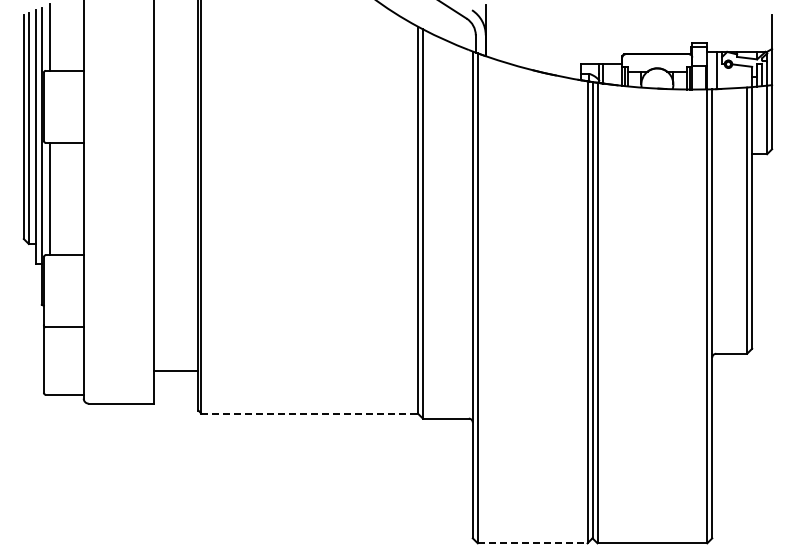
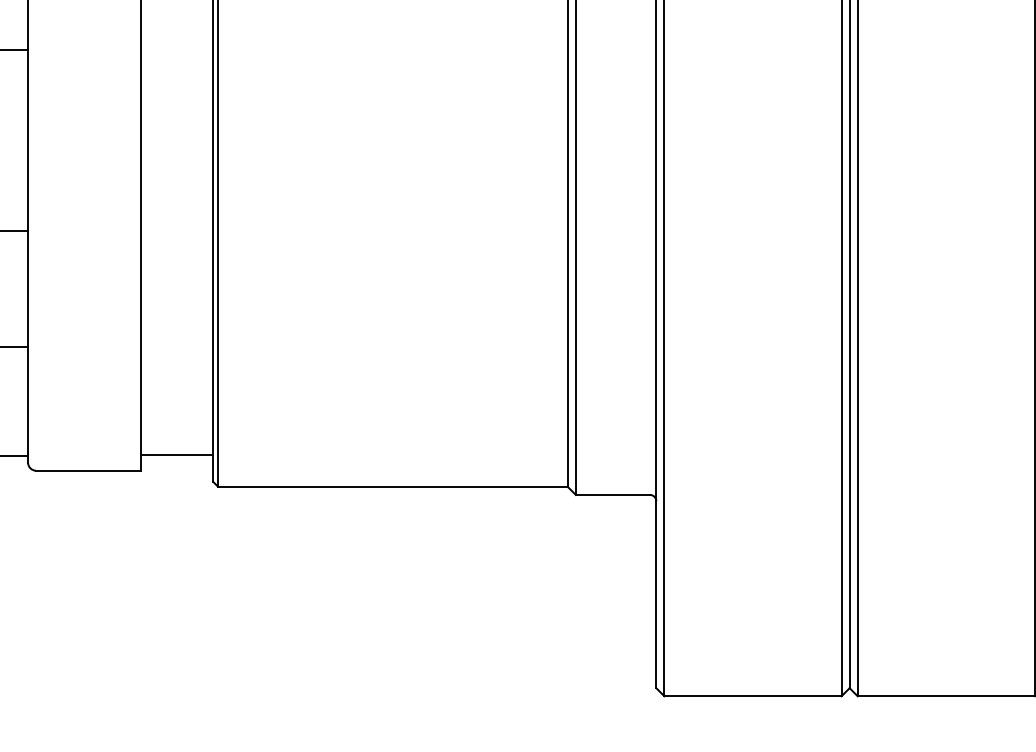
line: (175, 370) -> (176, 454), moved
line: (310, 413) -> (394, 486), dashed -> solid
line: (532, 543) -> (752, 696), dashed -> solid

